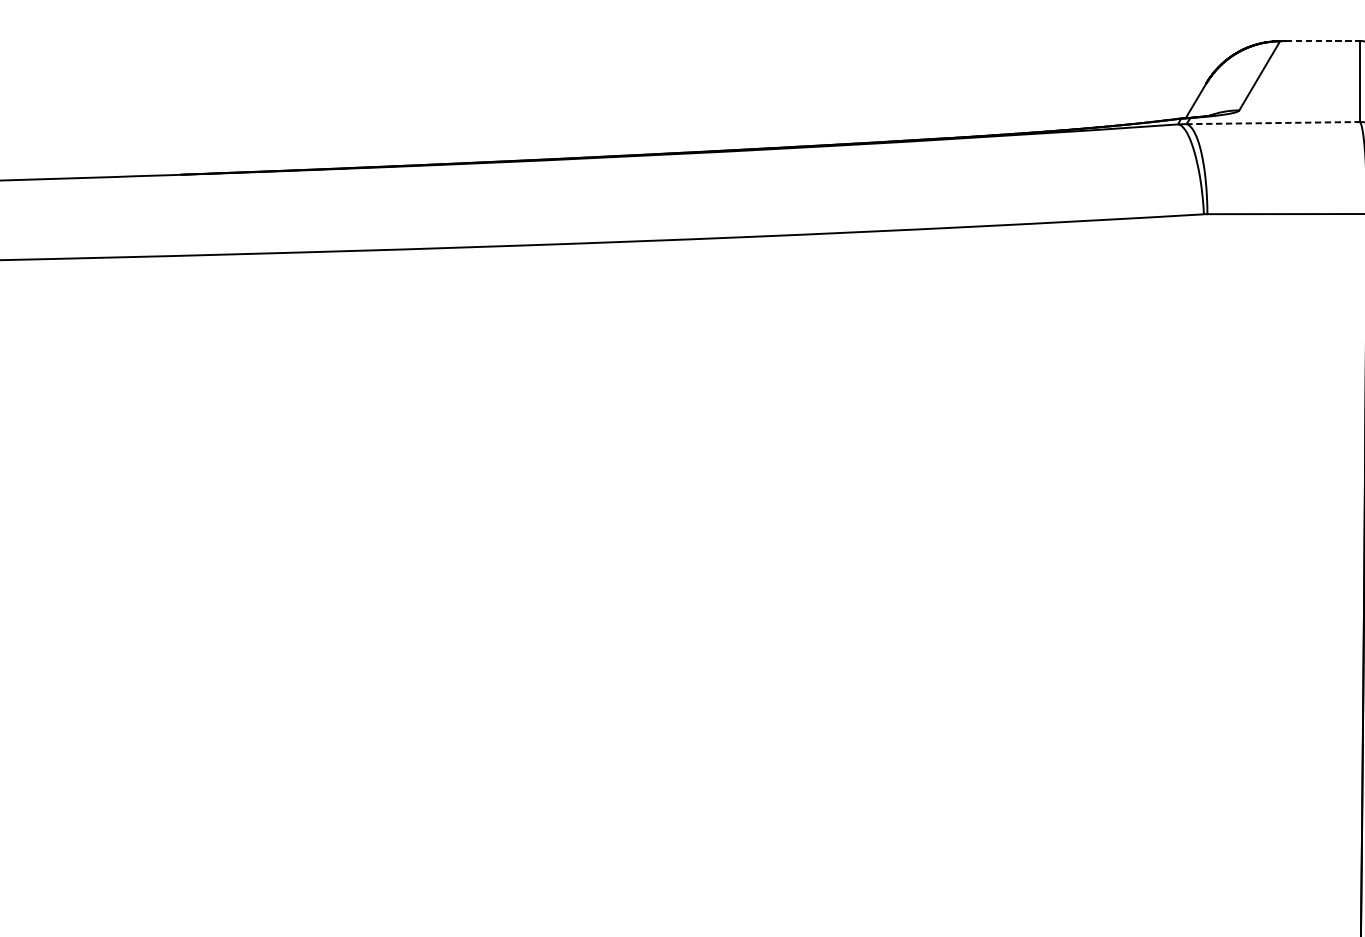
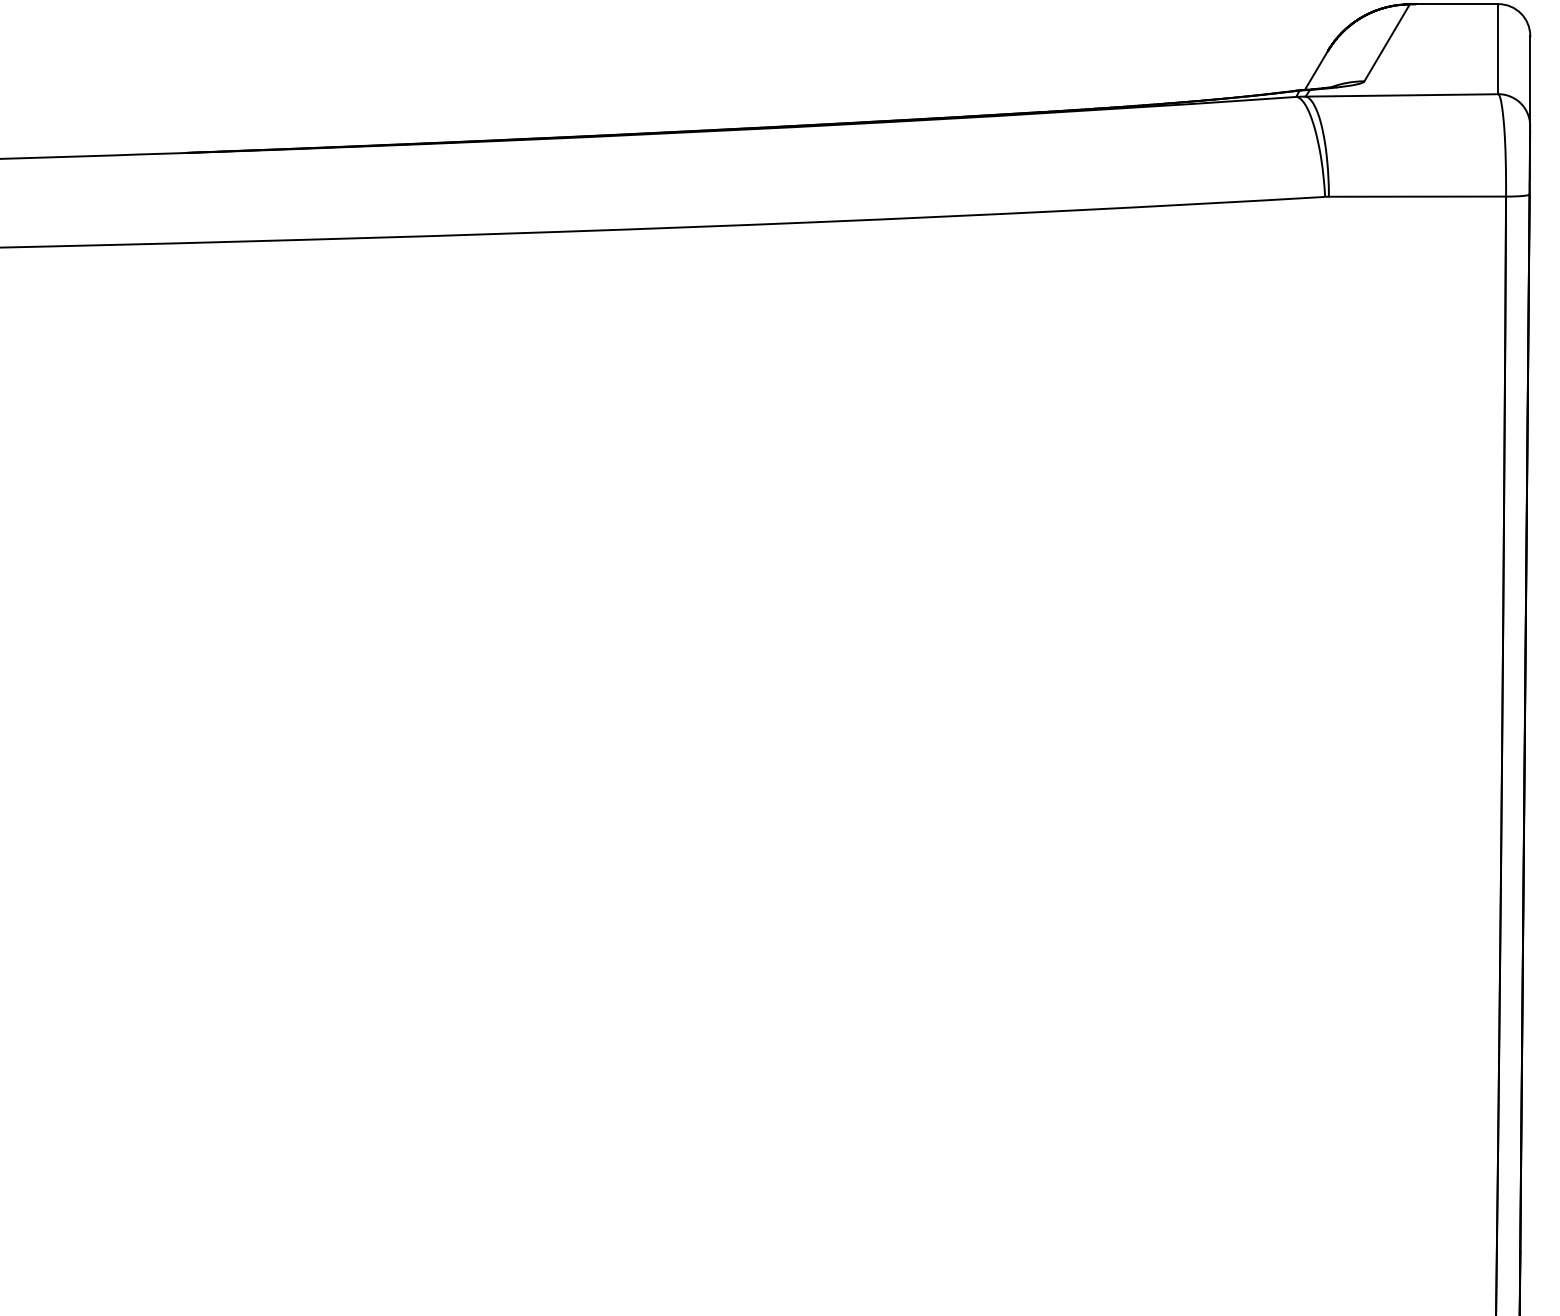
line: (1323, 41) -> (1457, 4), dashed -> solid
line: (1273, 123) -> (1402, 95), dashed -> solid

